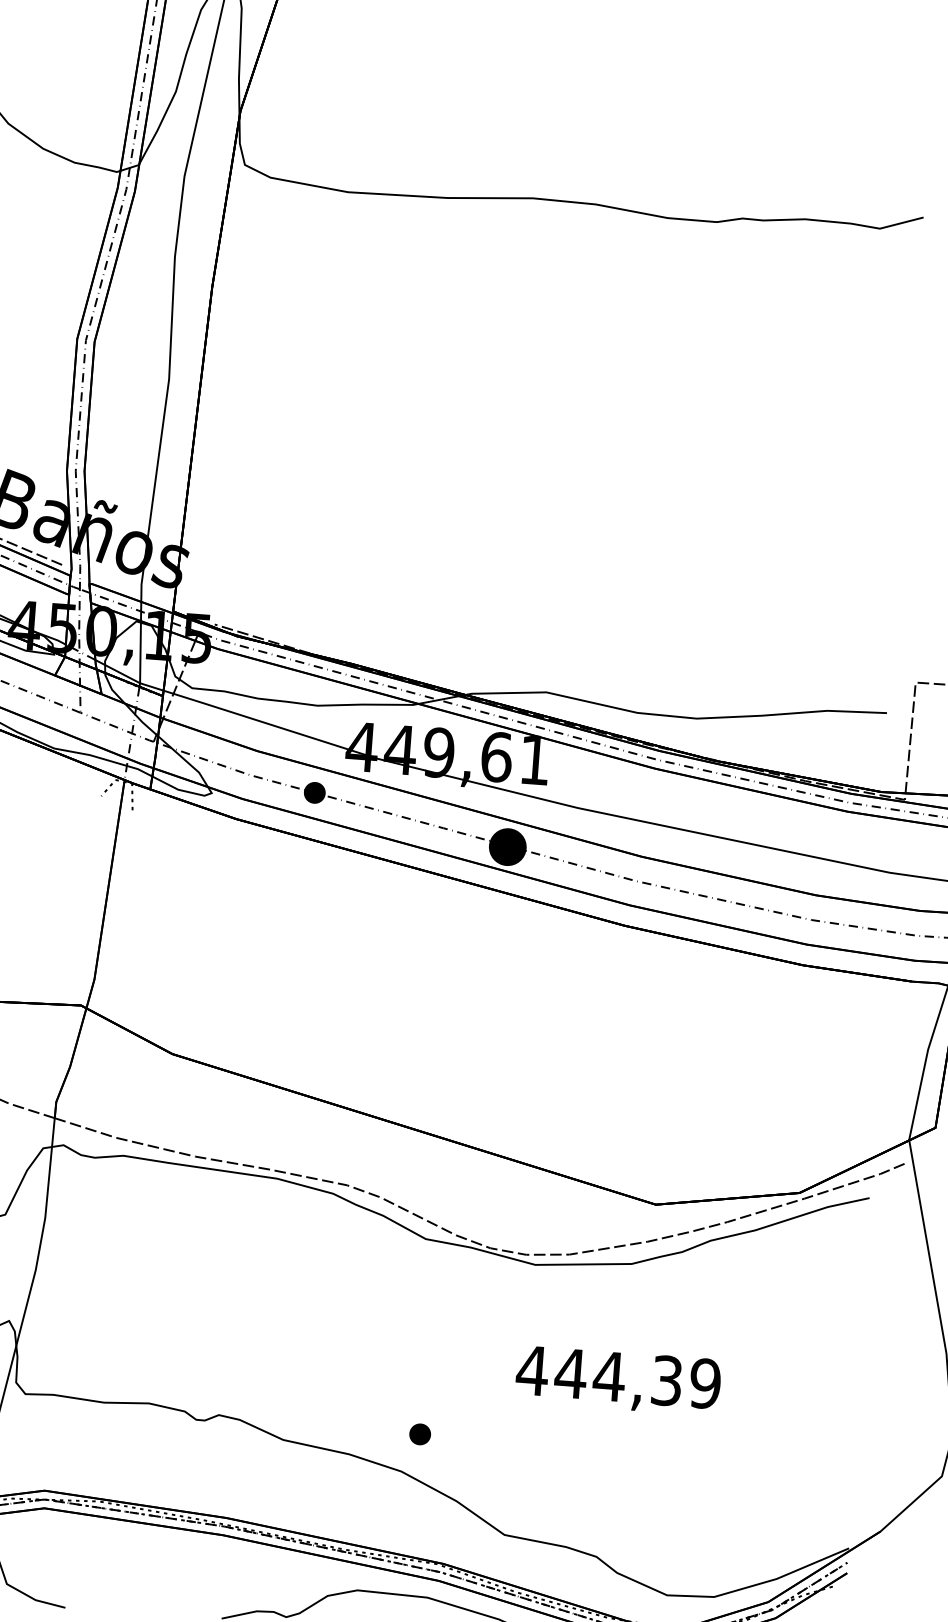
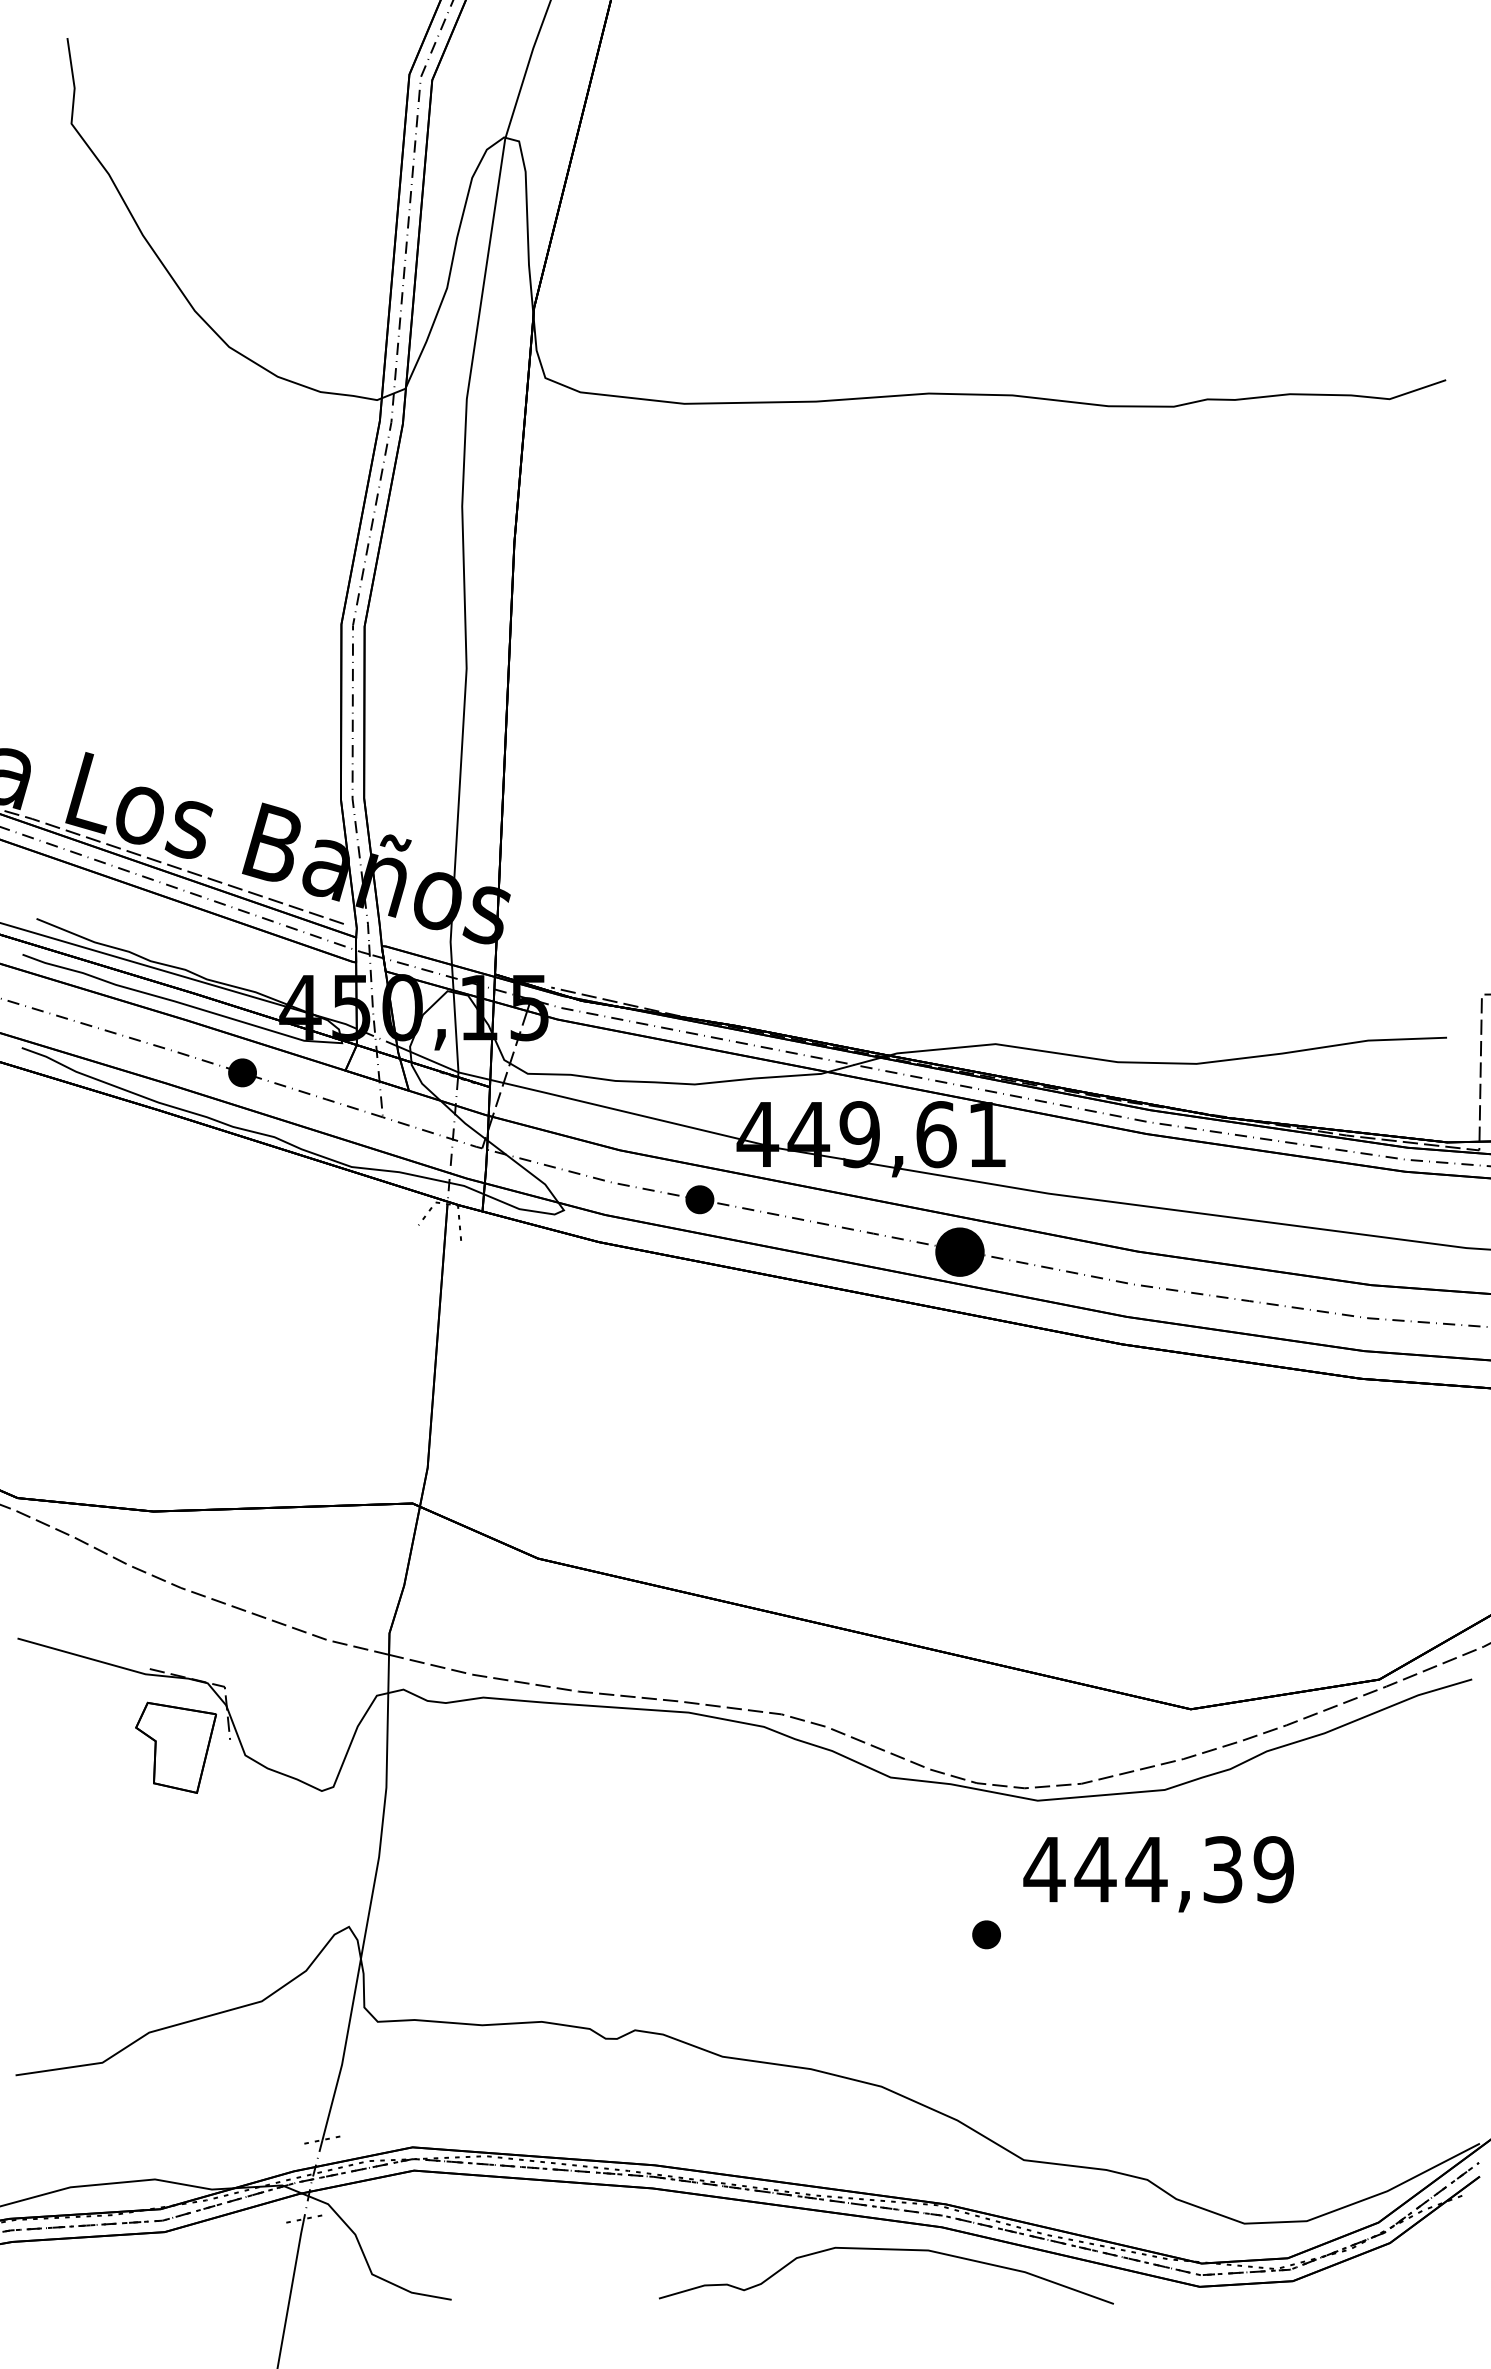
text: (618, 1380) -> (1158, 1874), moved
part: (420, 1434) -> (986, 1934), moved

